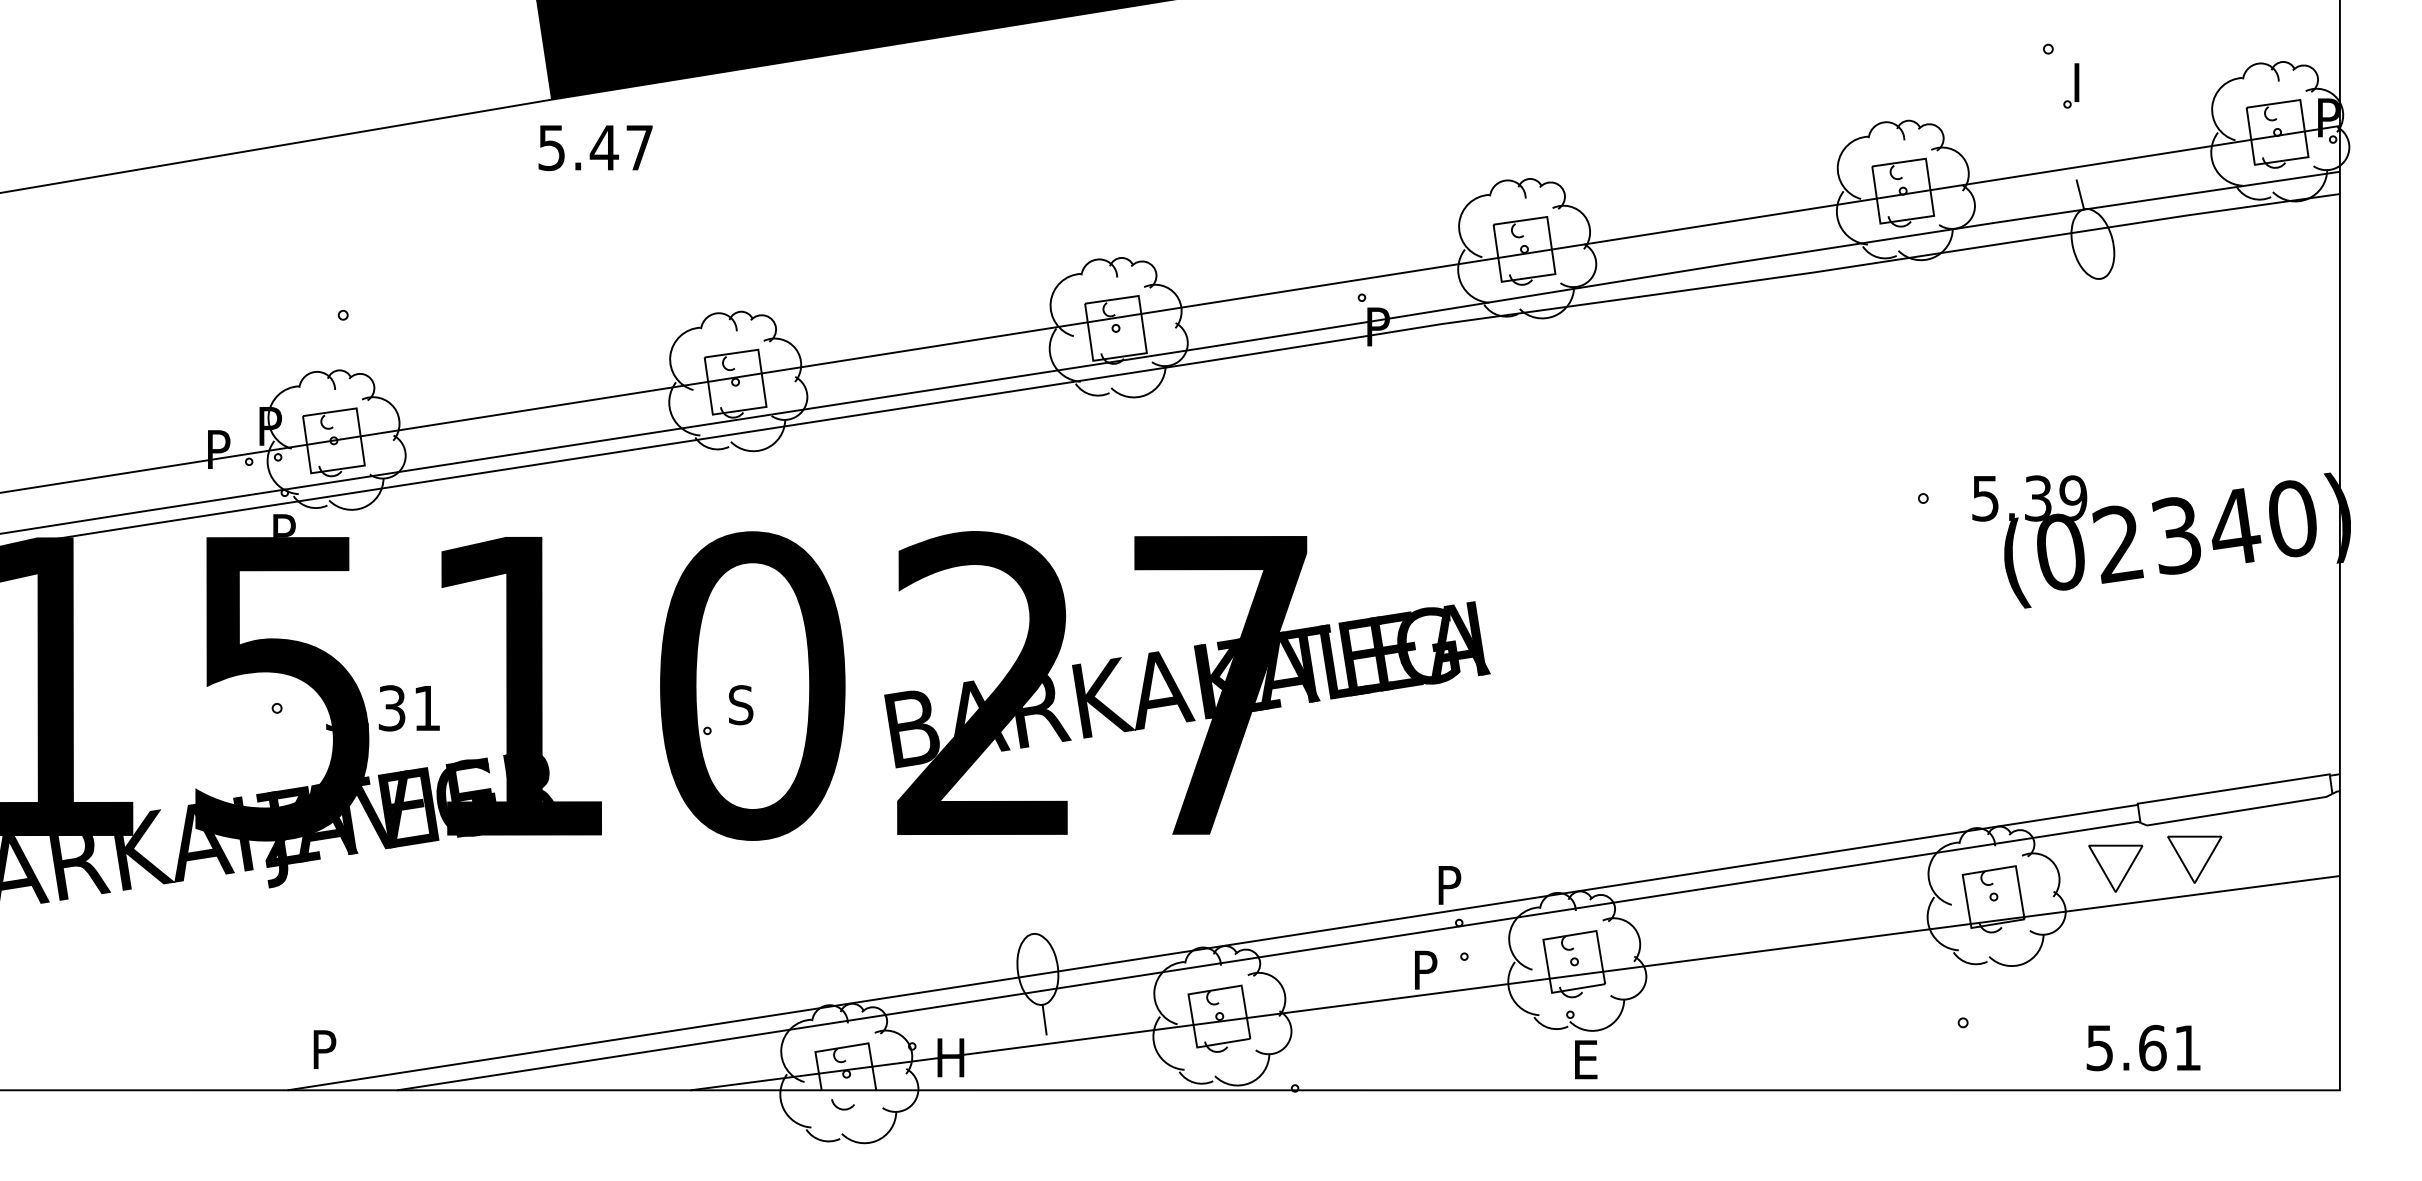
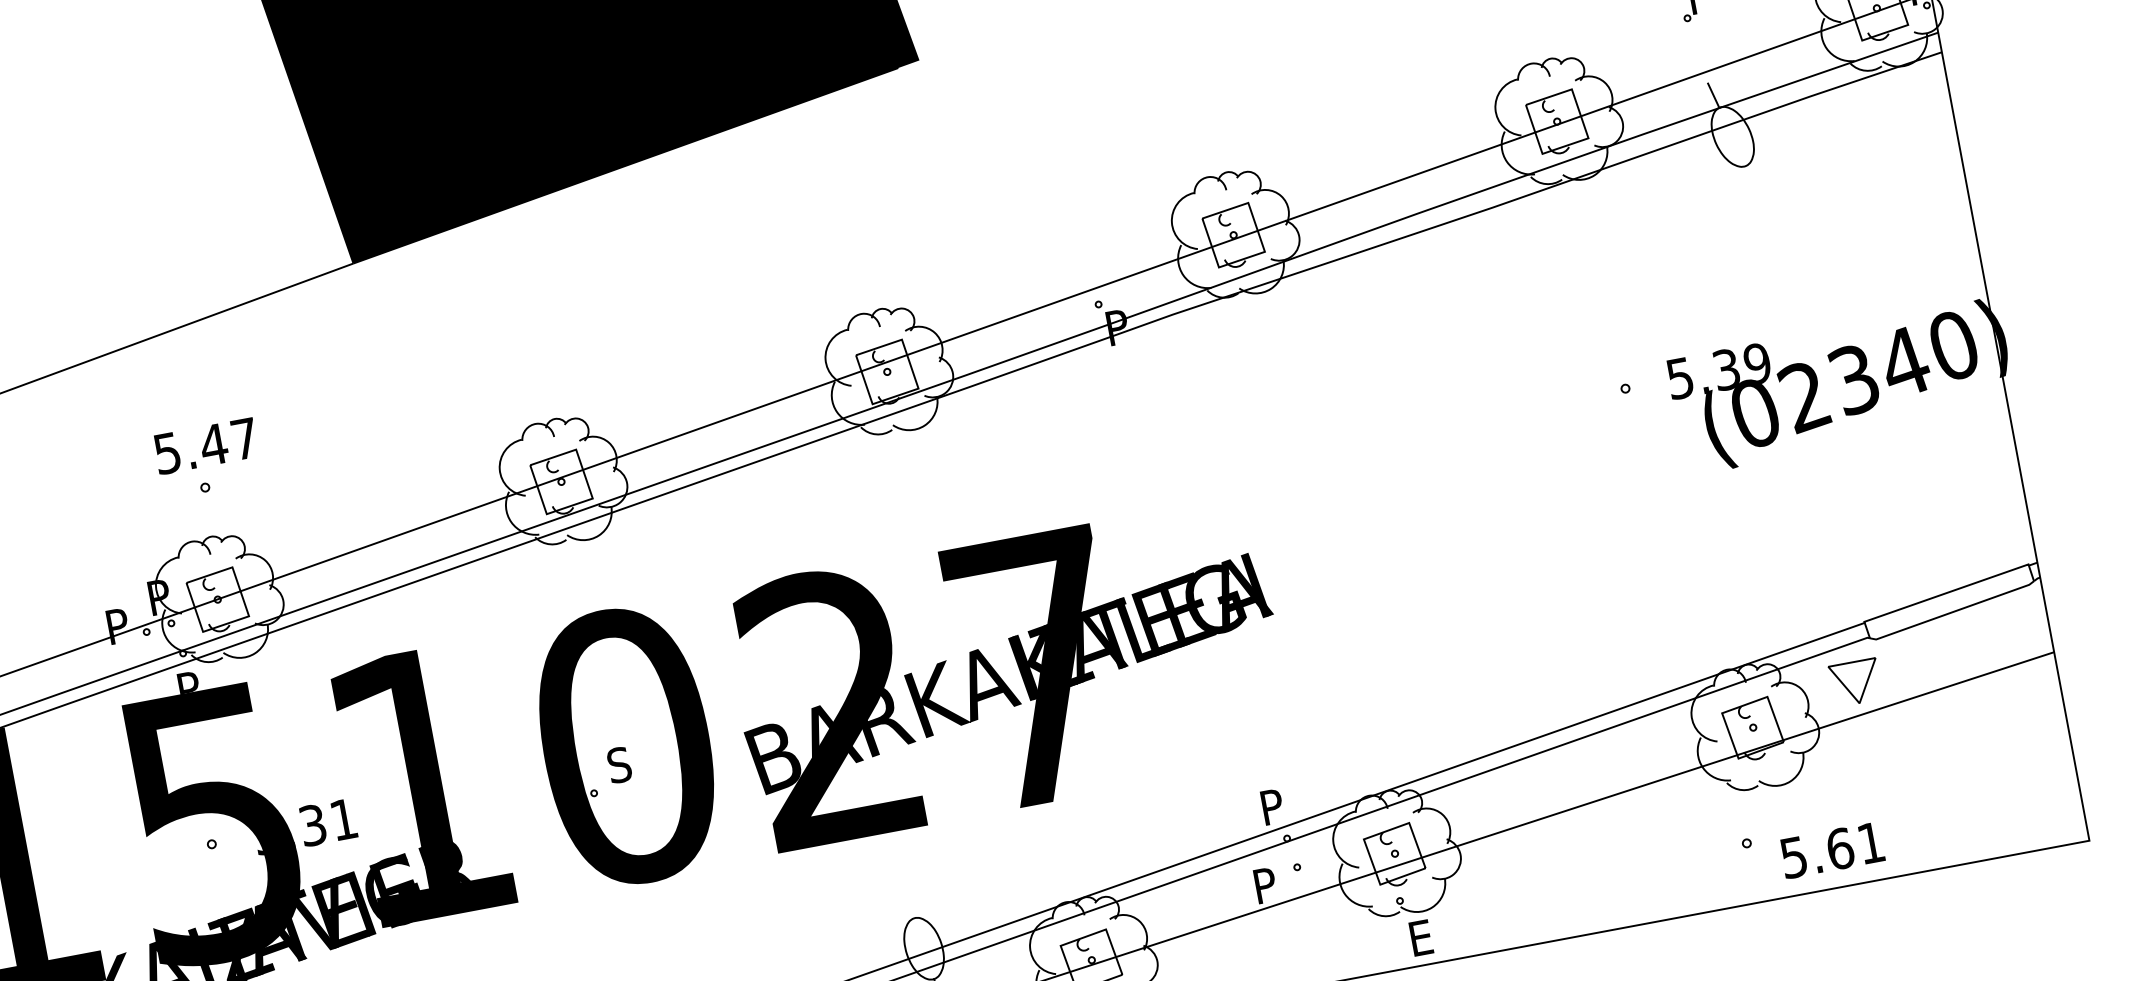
text: (595, 148) -> (206, 446), moved
part: (2194, 859) -> (1923, 661), removed
text: (2143, 1047) -> (1832, 849), moved

